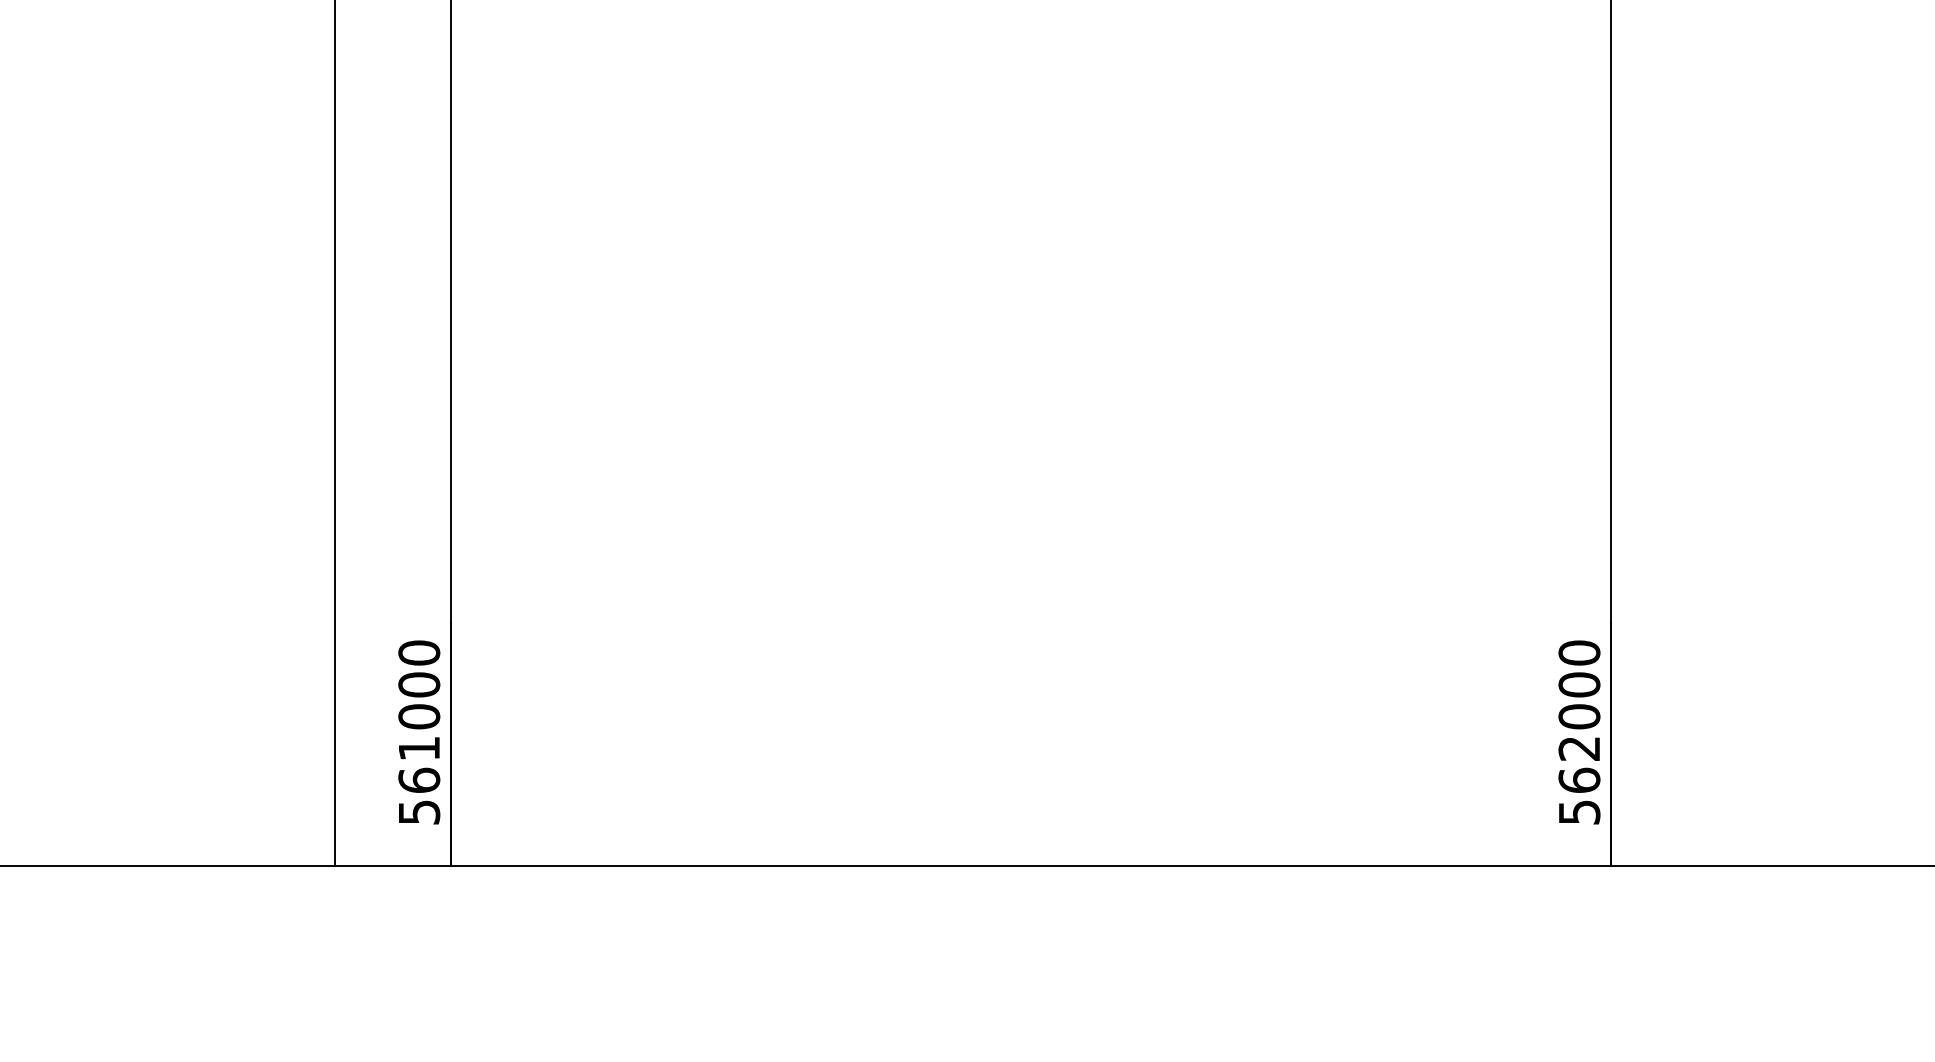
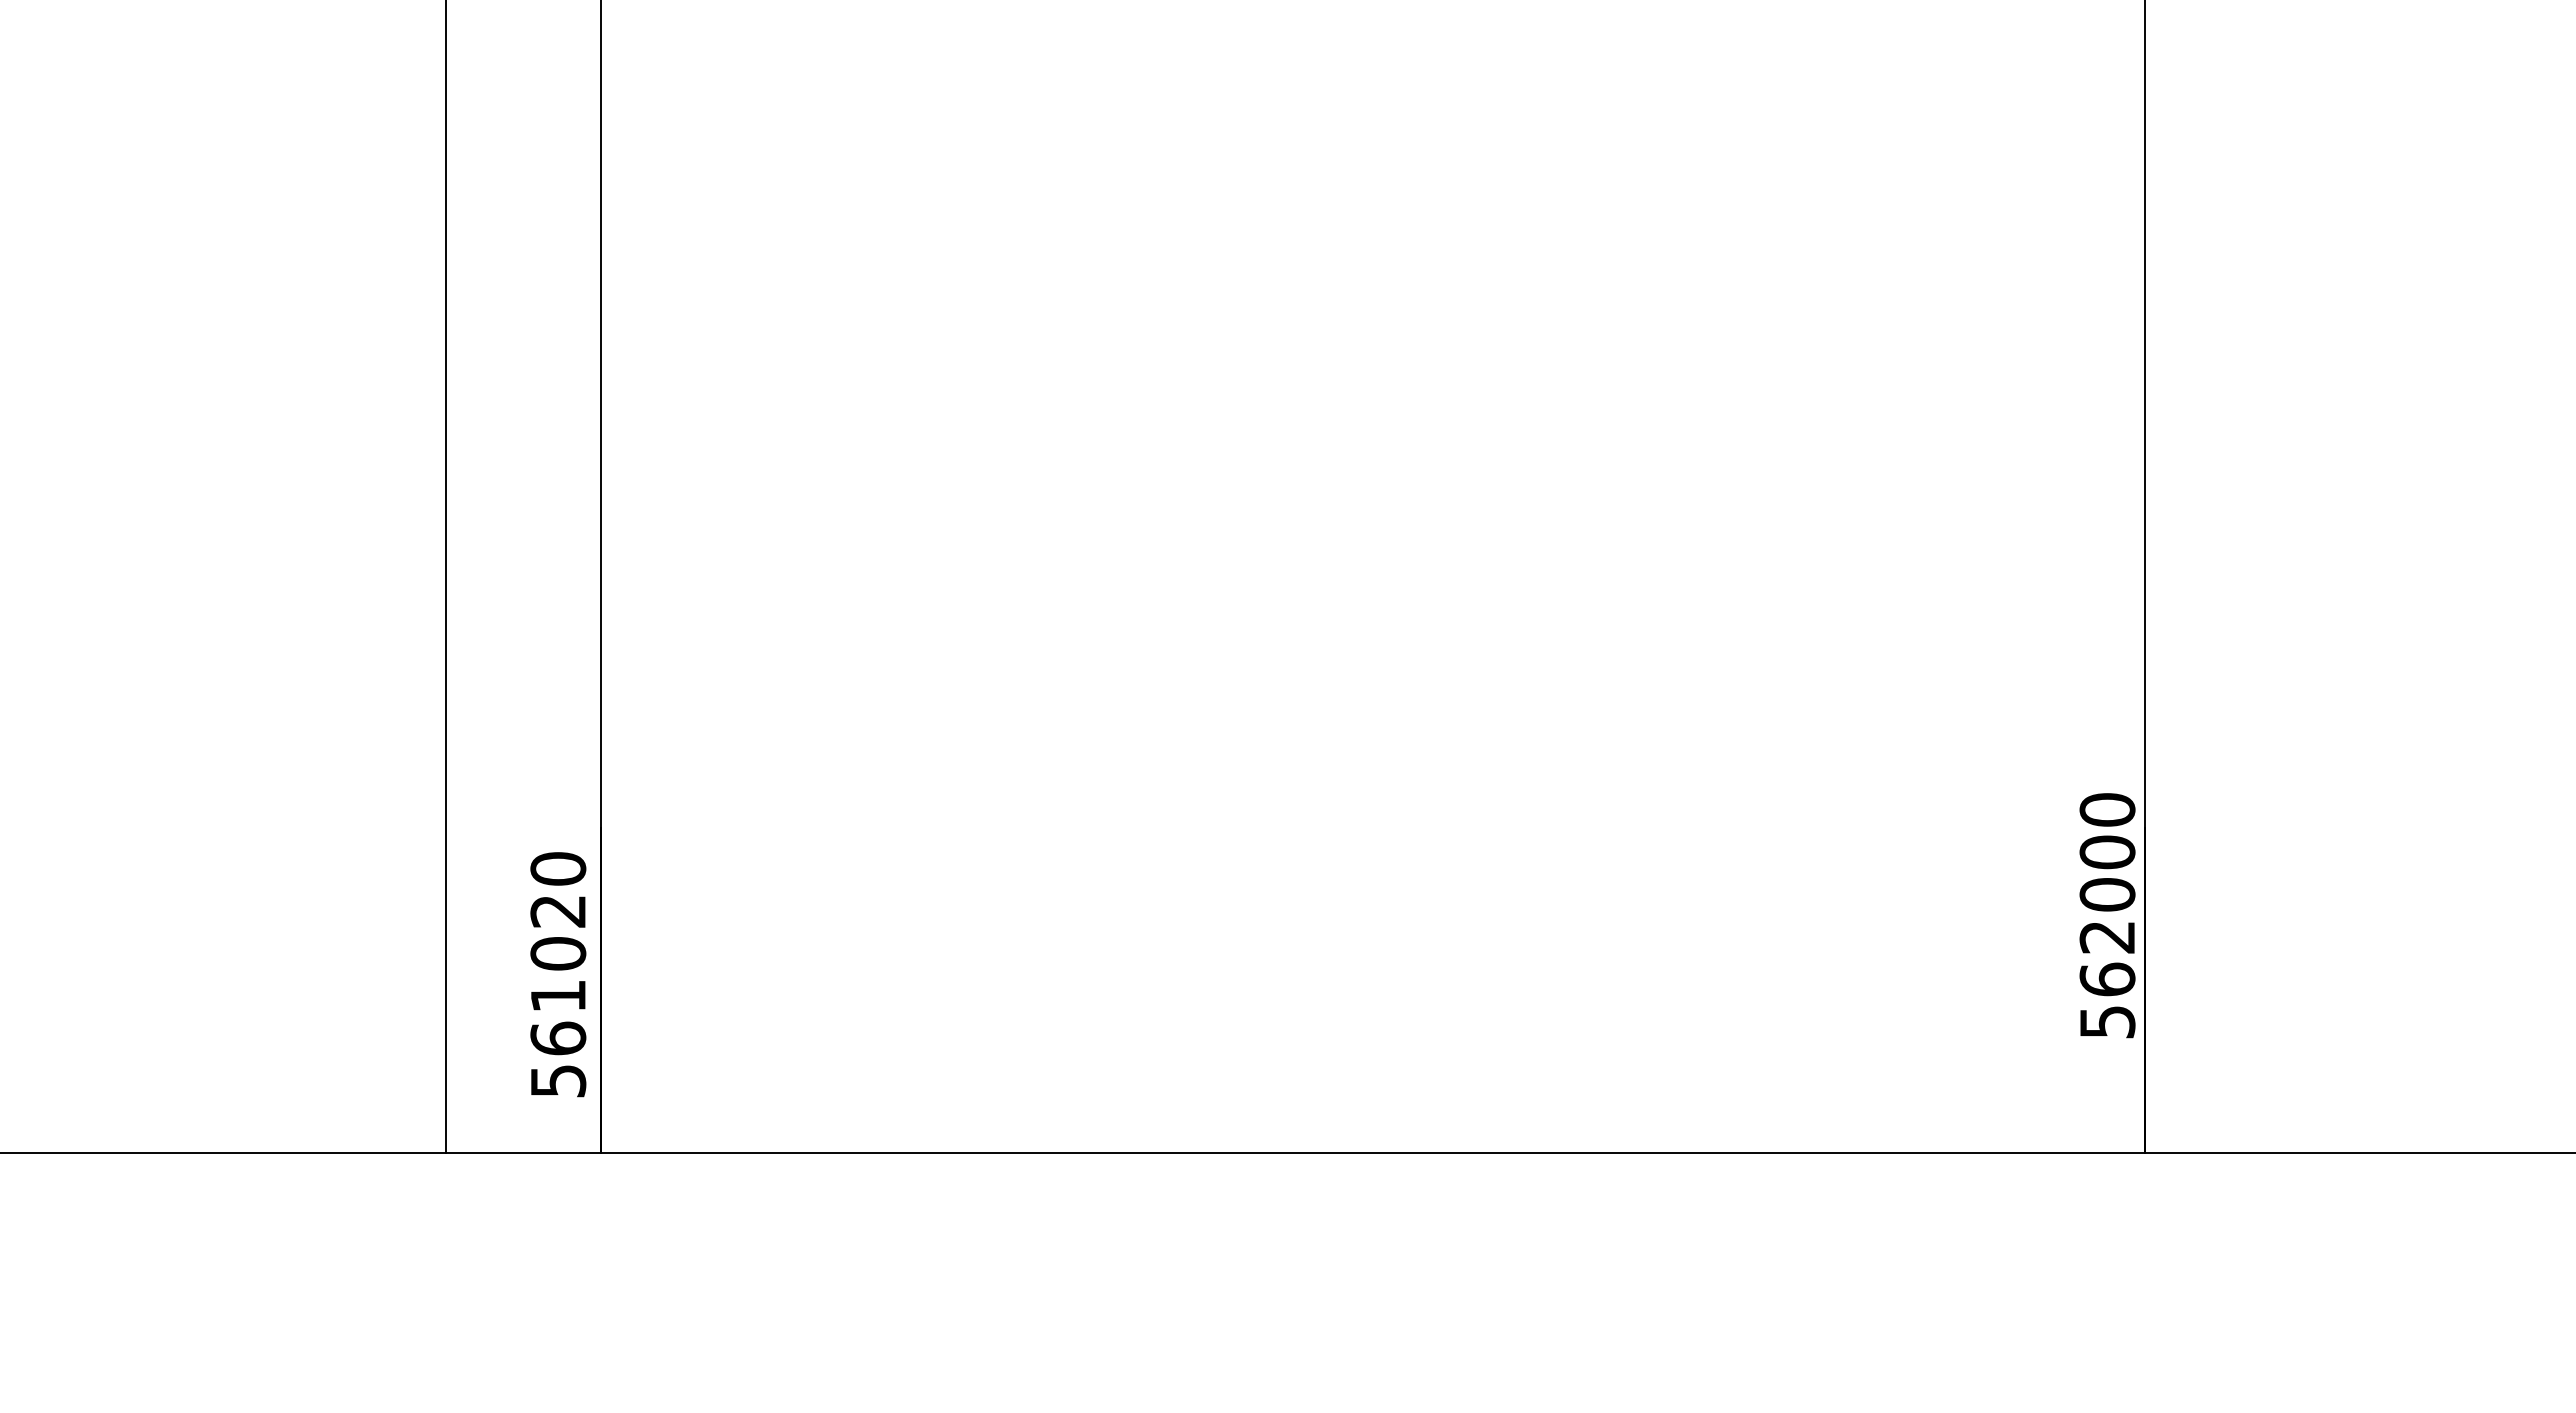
text: (419, 685) -> (558, 911), 561000 -> 561020
text: (1579, 732) -> (2107, 915), moved

